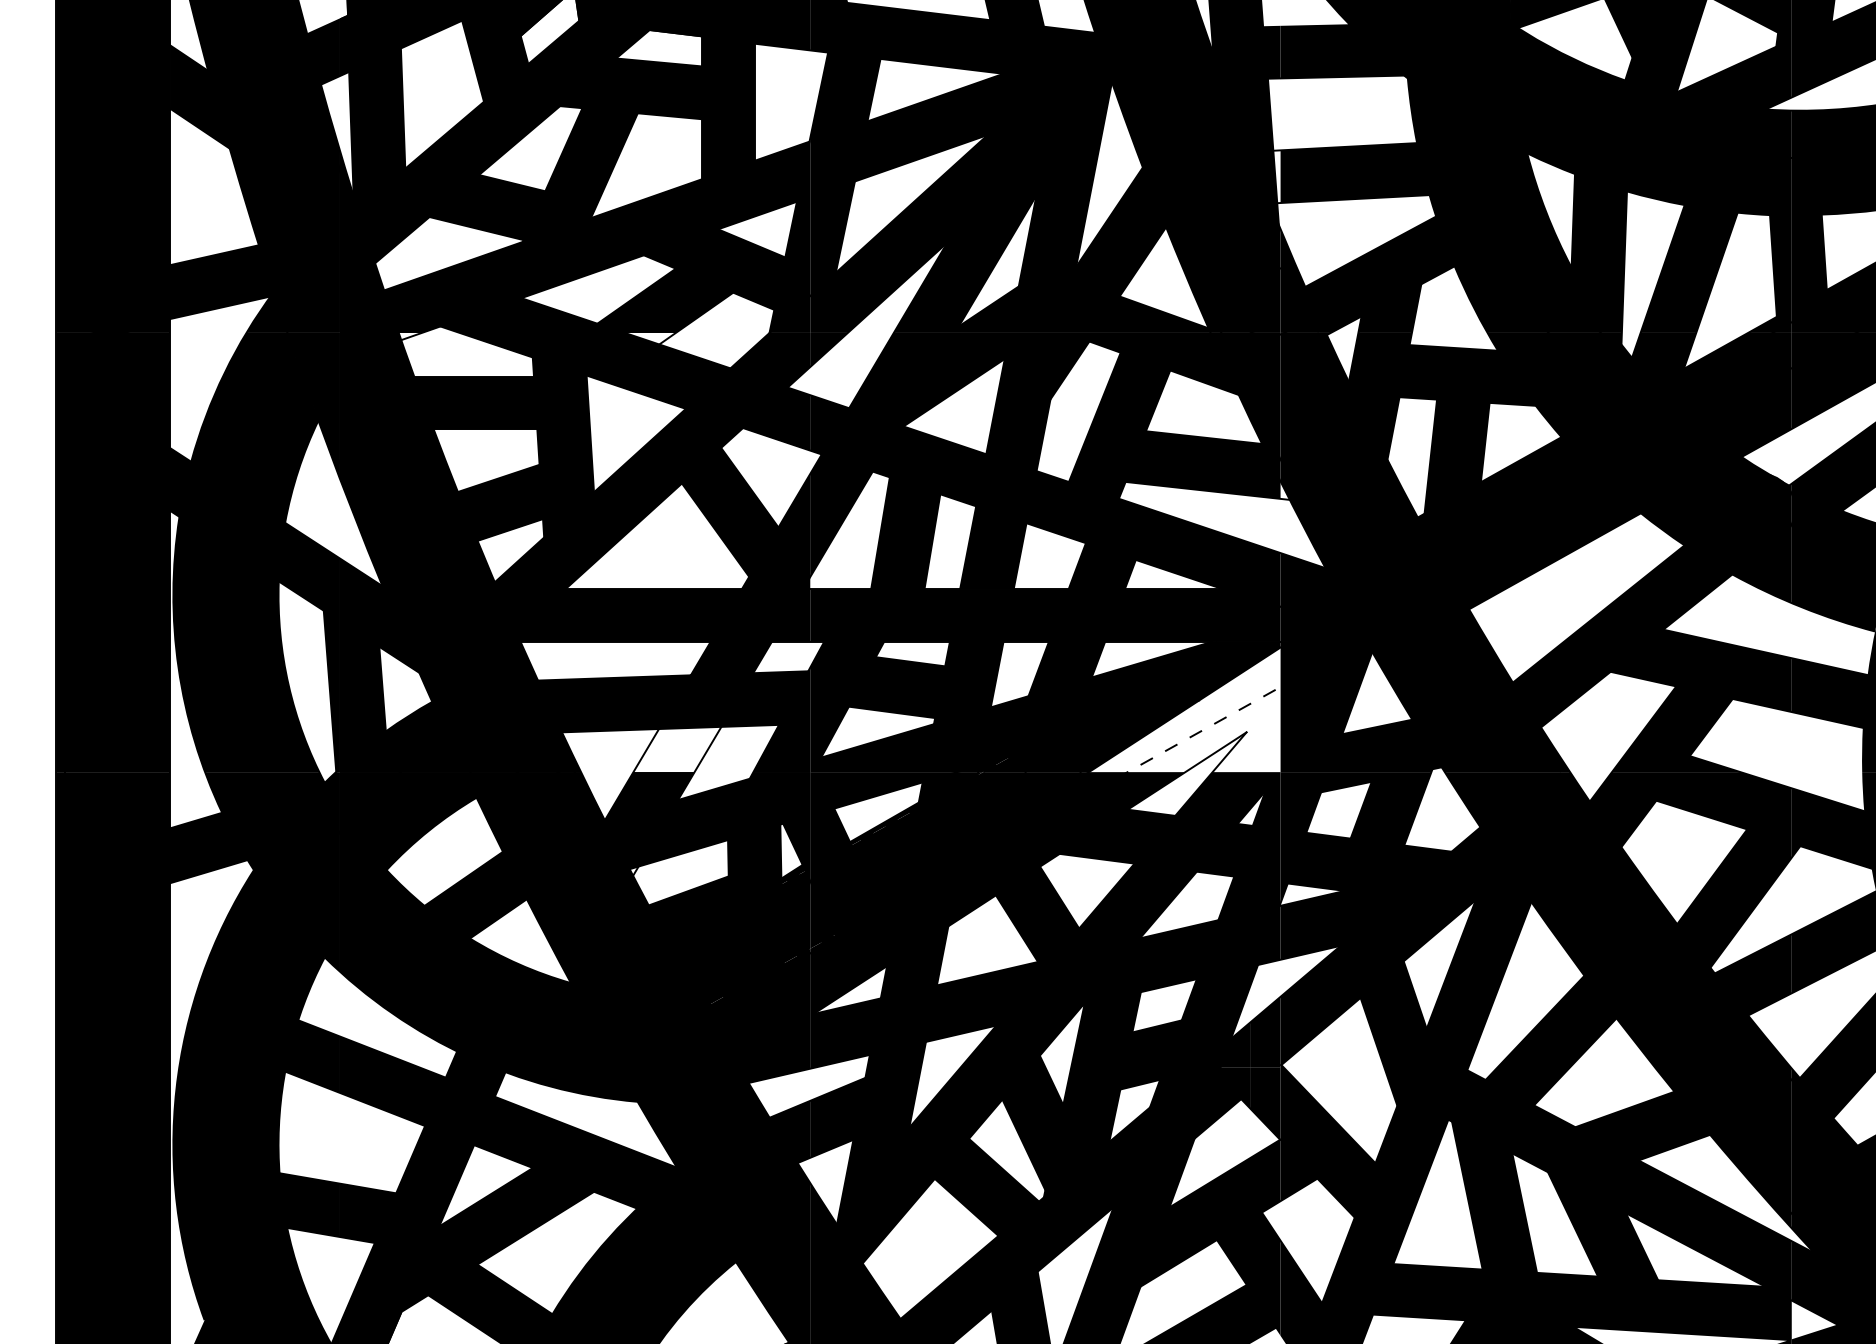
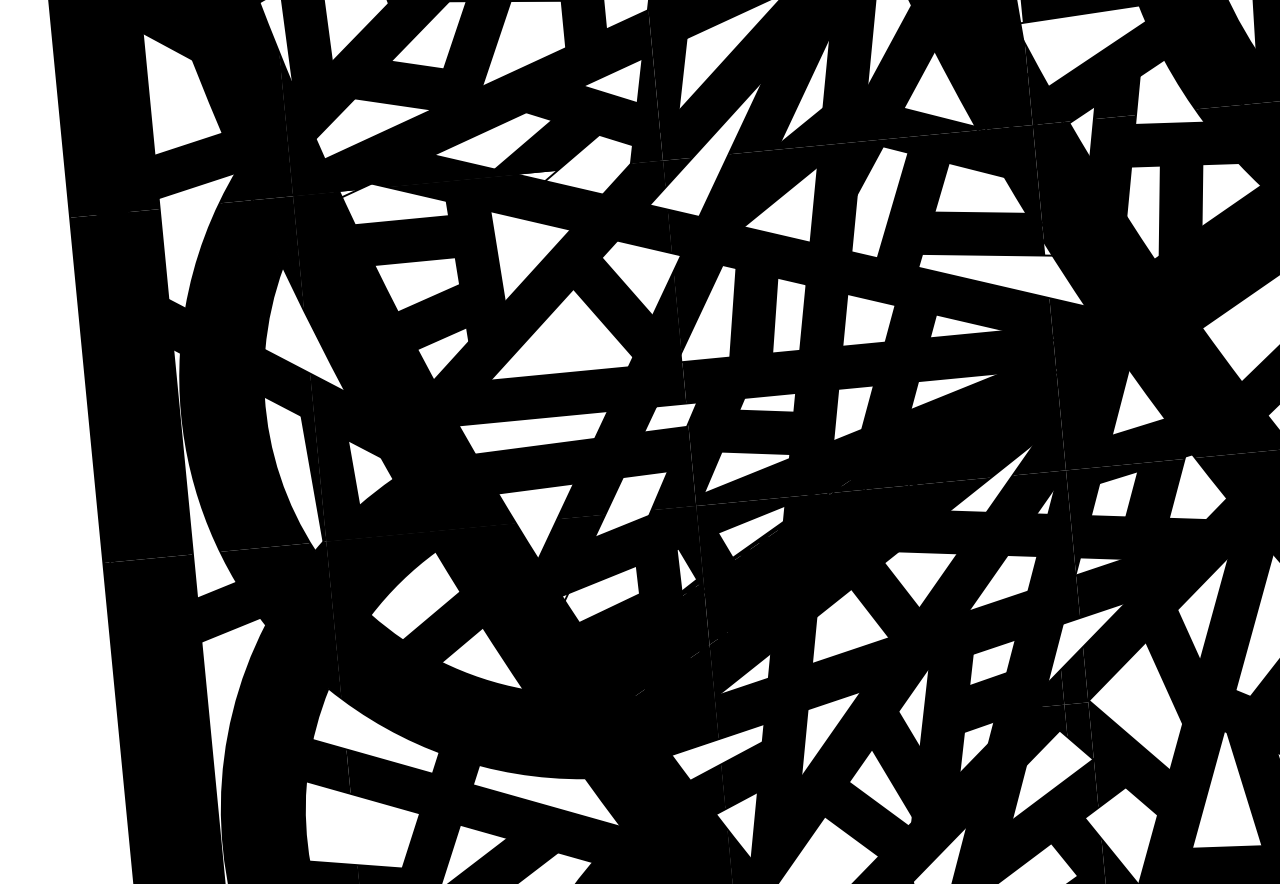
fill: (1184, 709) -> (985, 428), added
fill: (677, 749) -> (590, 498), added

